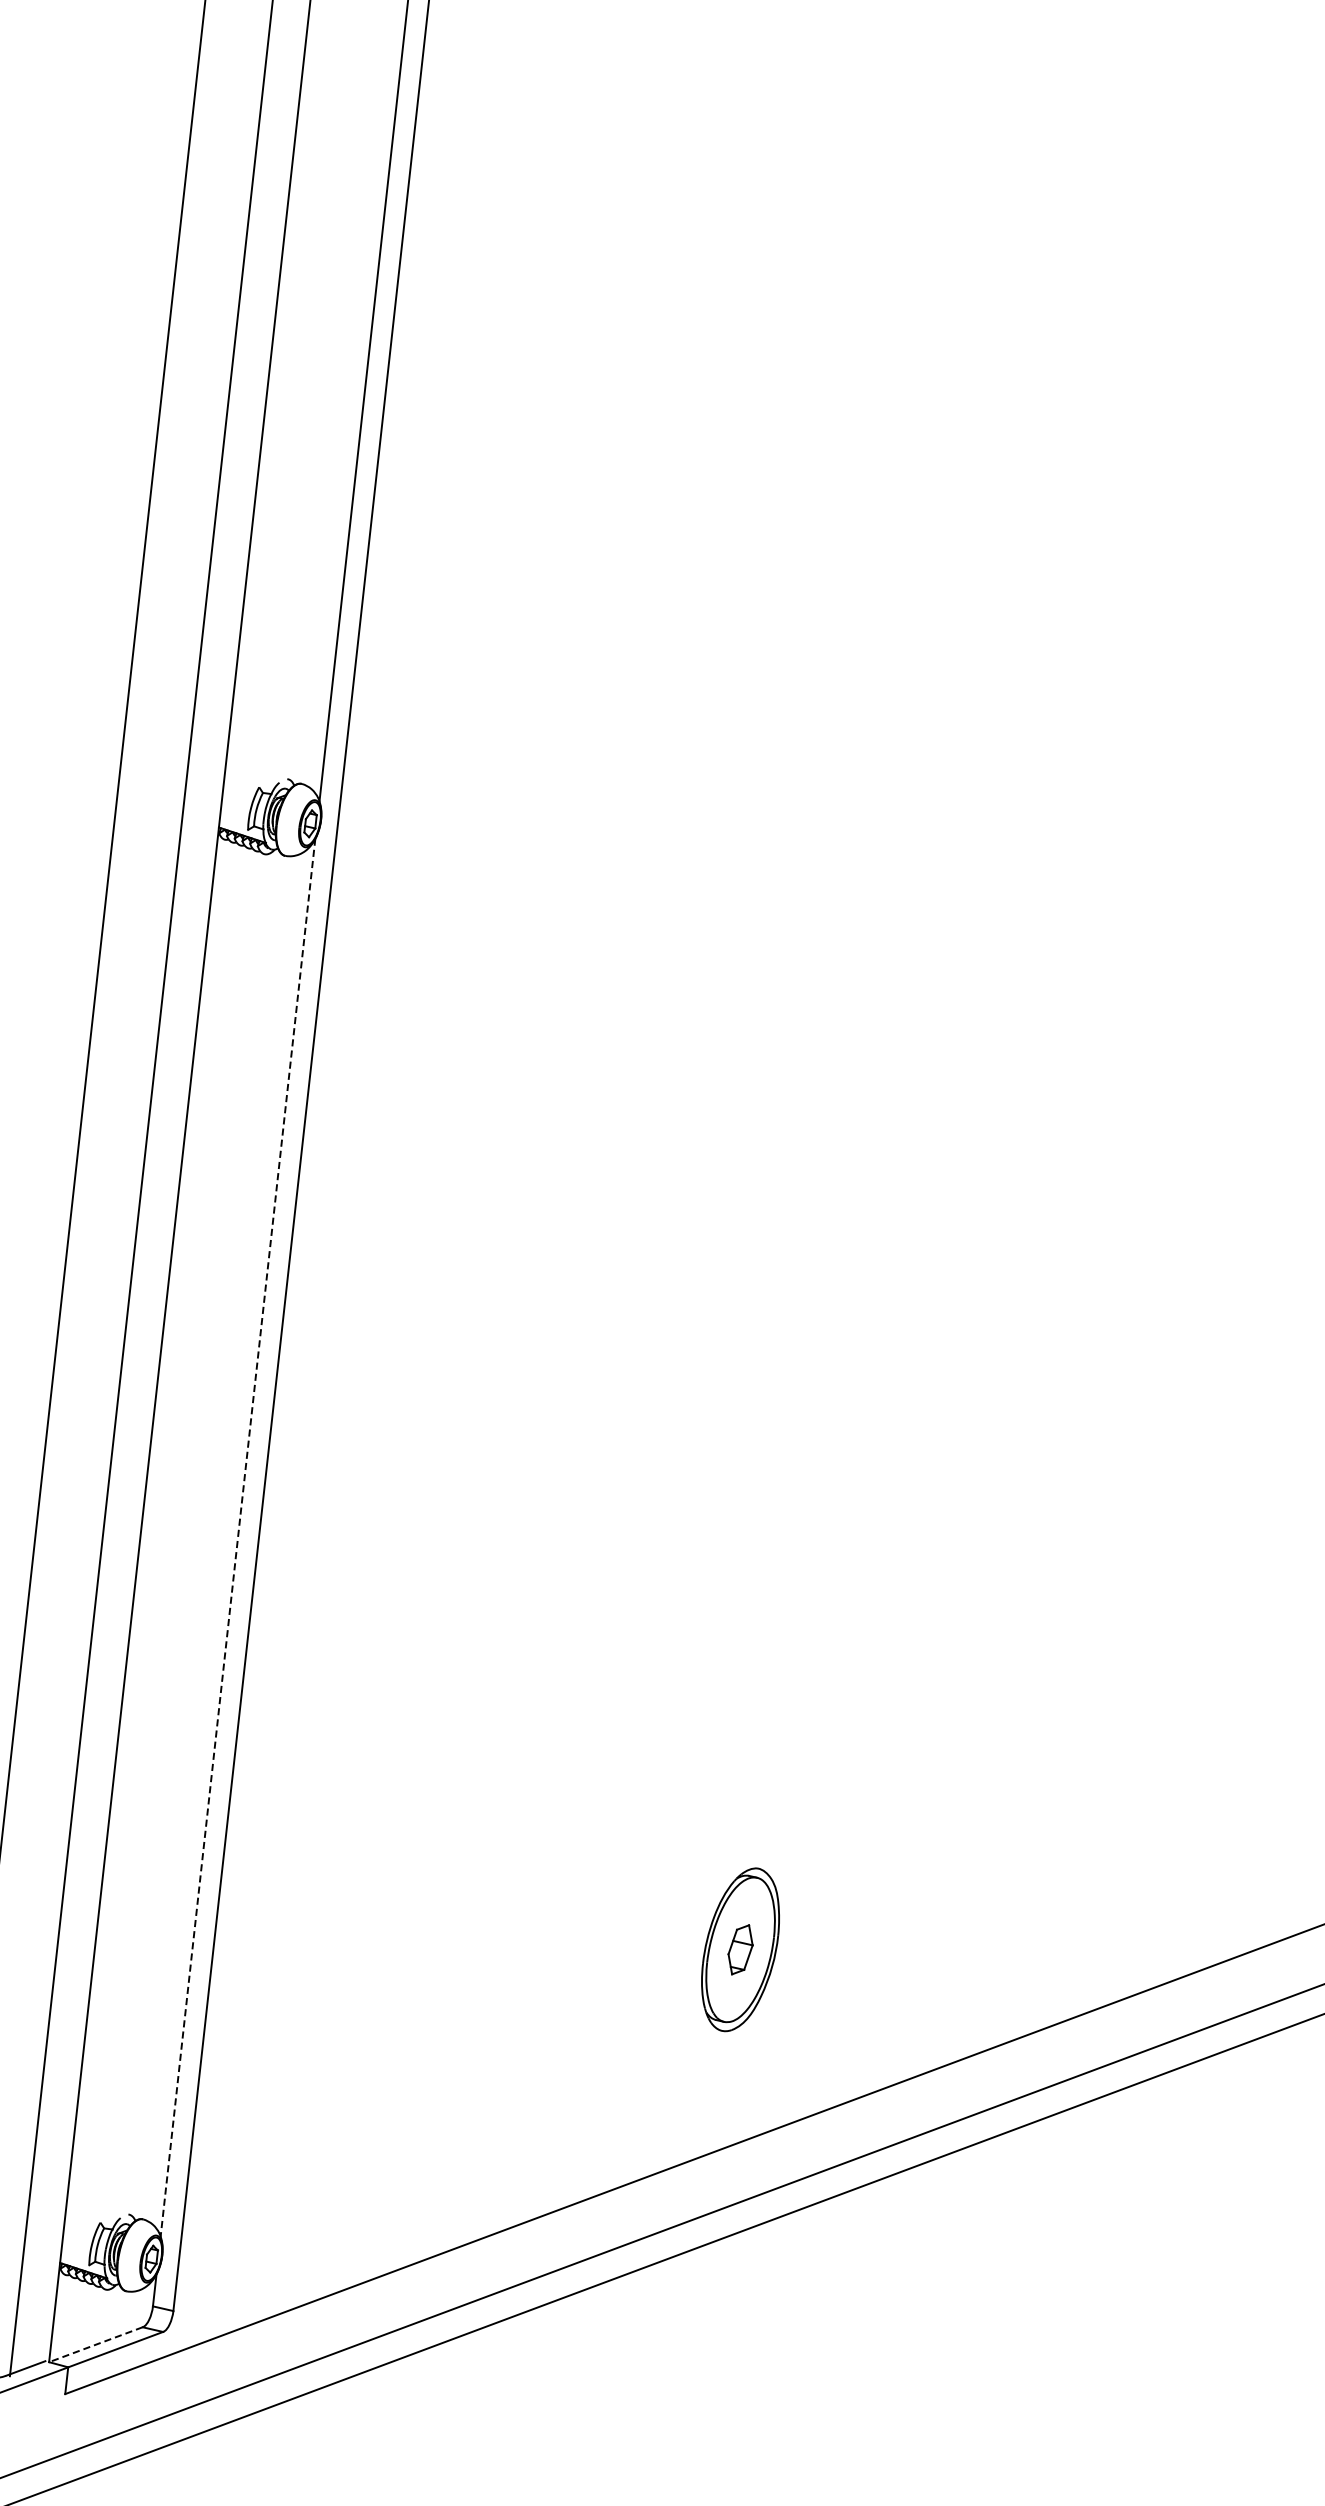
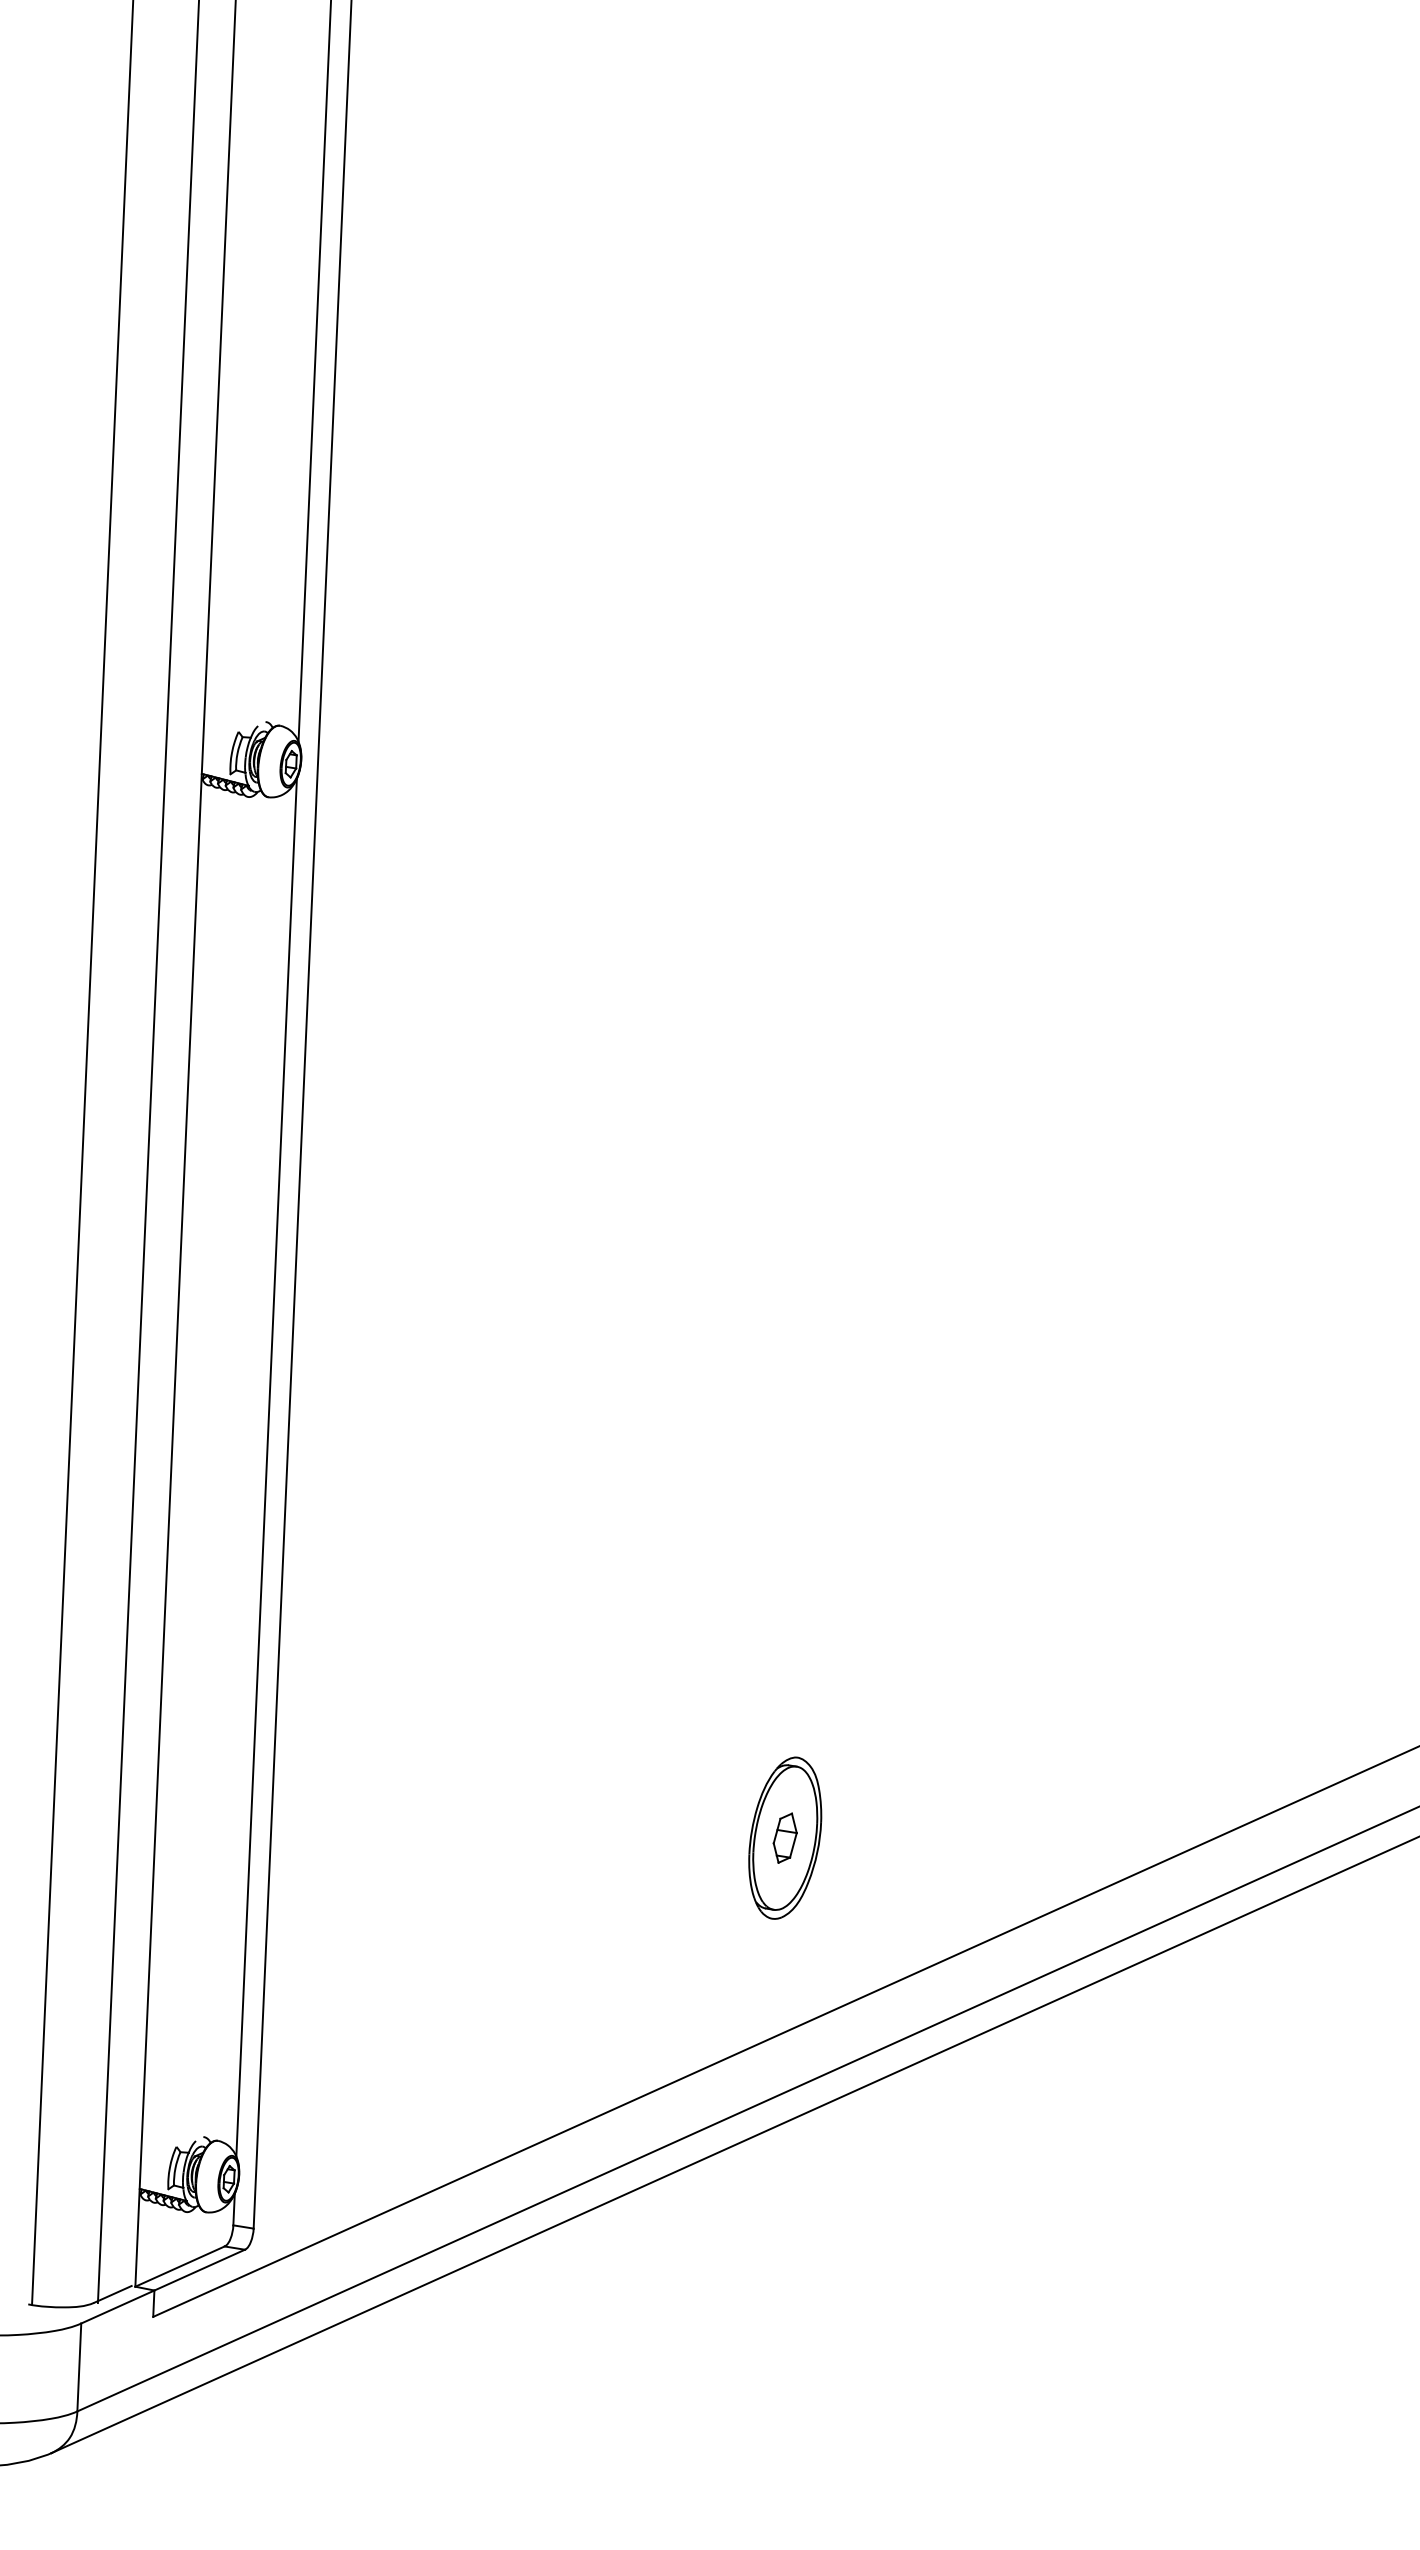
line: (237, 1537) -> (266, 1467), dashed -> solid
line: (96, 2344) -> (180, 2266), dashed -> solid

